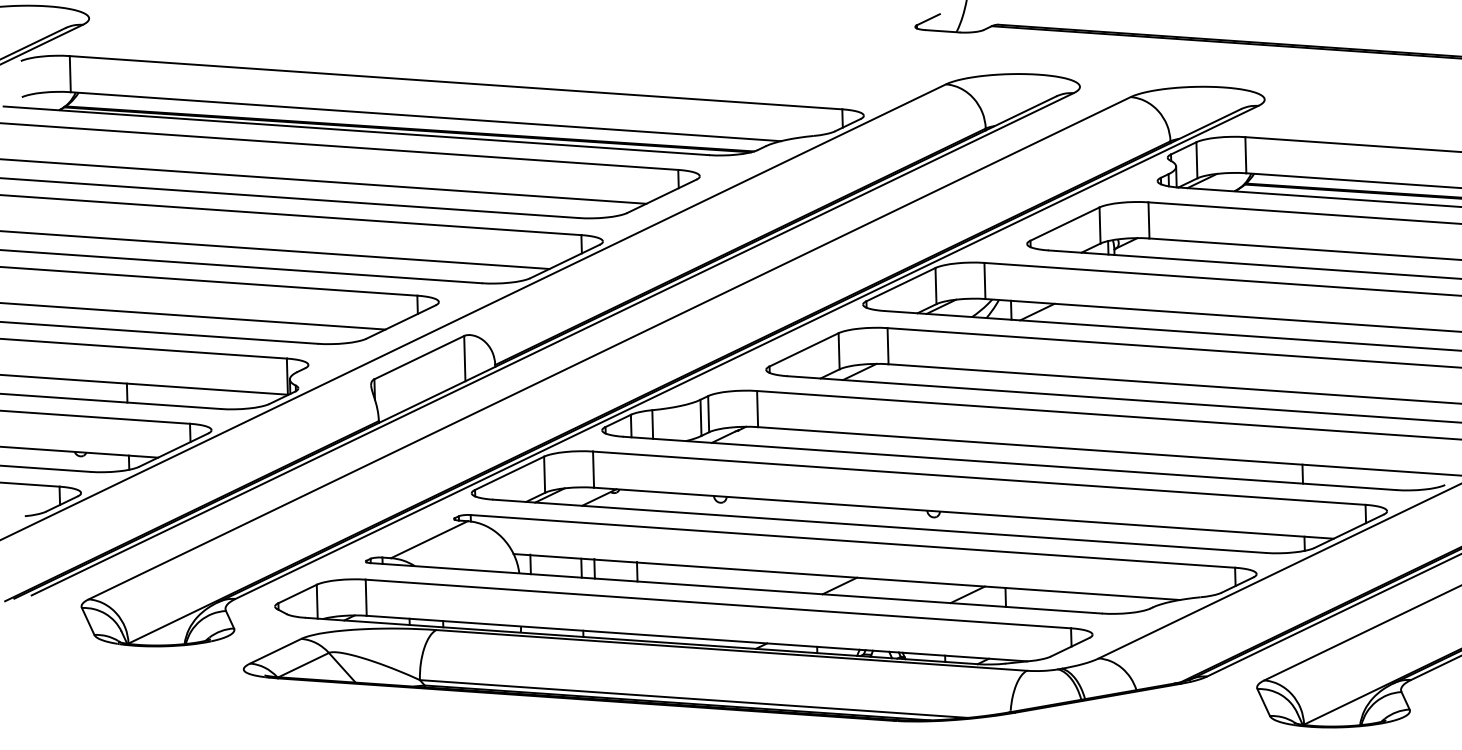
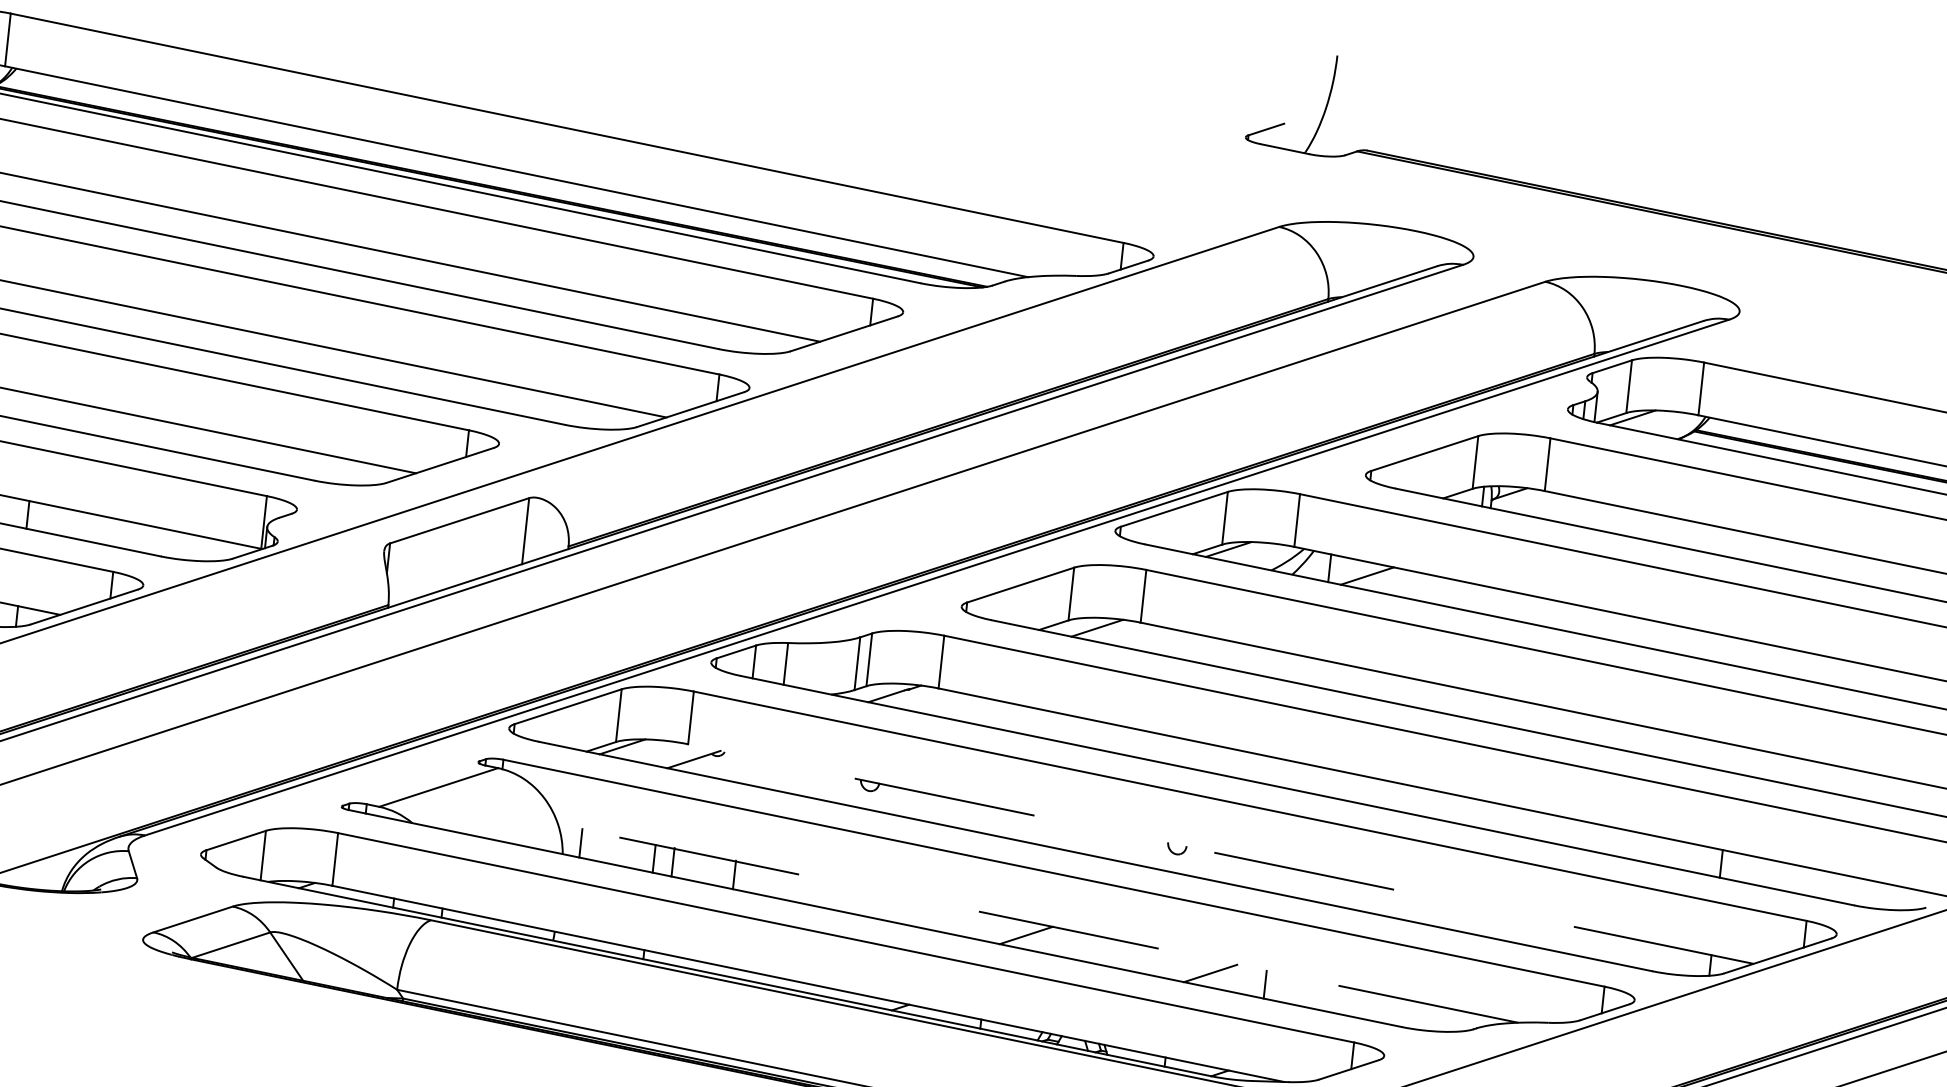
line: (963, 513) -> (1220, 854), solid -> dashed
line: (846, 577) -> (1037, 924), solid -> dashed

